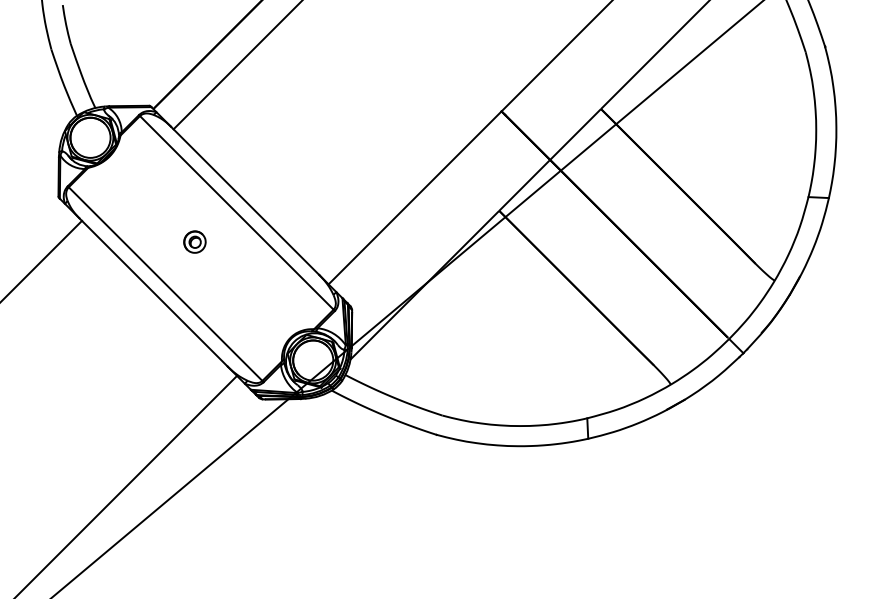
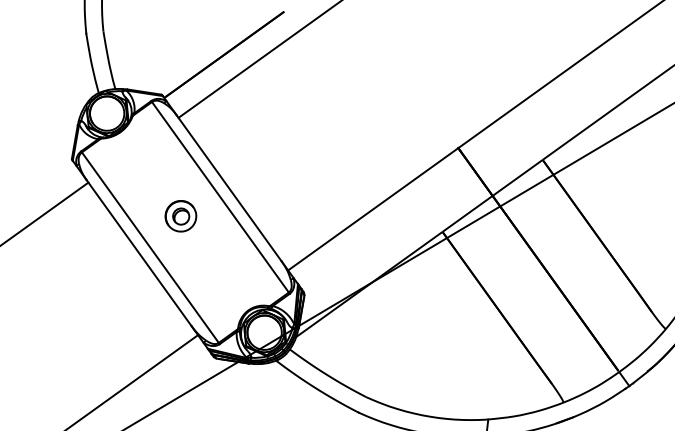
part: (194, 241) -> (180, 215), size x1.67

